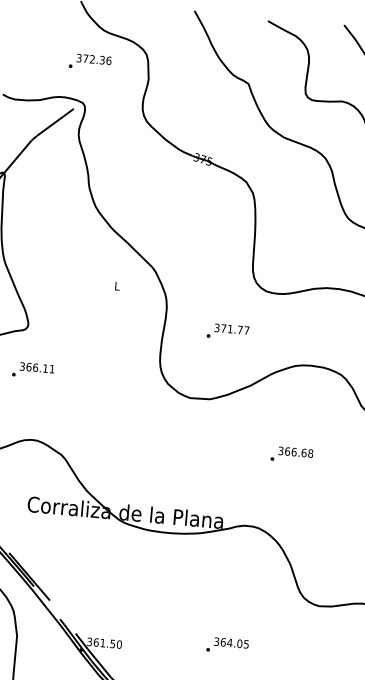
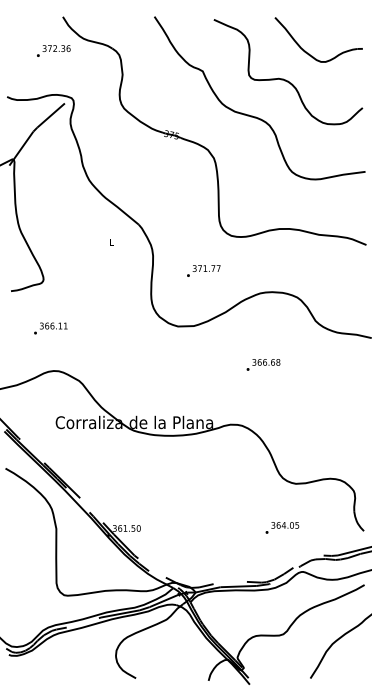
text: (90, 61) -> (53, 50), moved
text: (32, 370) -> (50, 328), moved
text: (227, 645) -> (282, 527), moved

